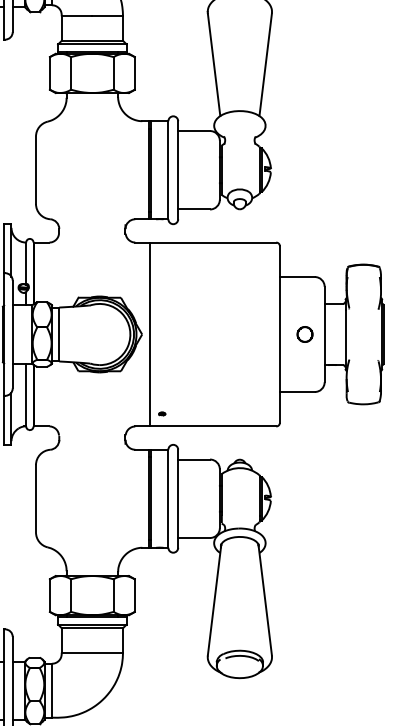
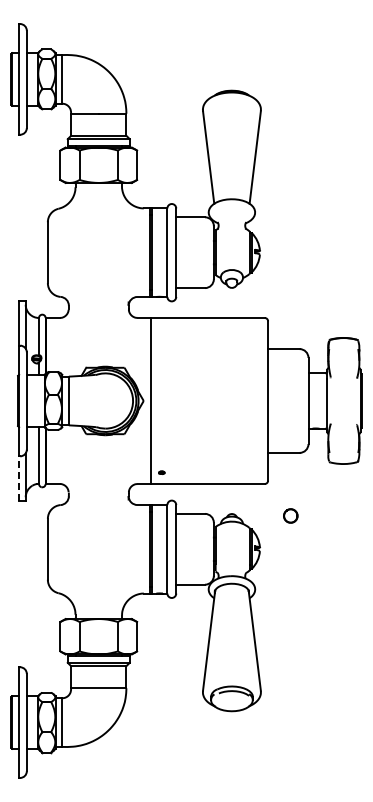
circle: (304, 333) -> (290, 515), moved
line: (4, 419) -> (19, 477), solid -> dashed

